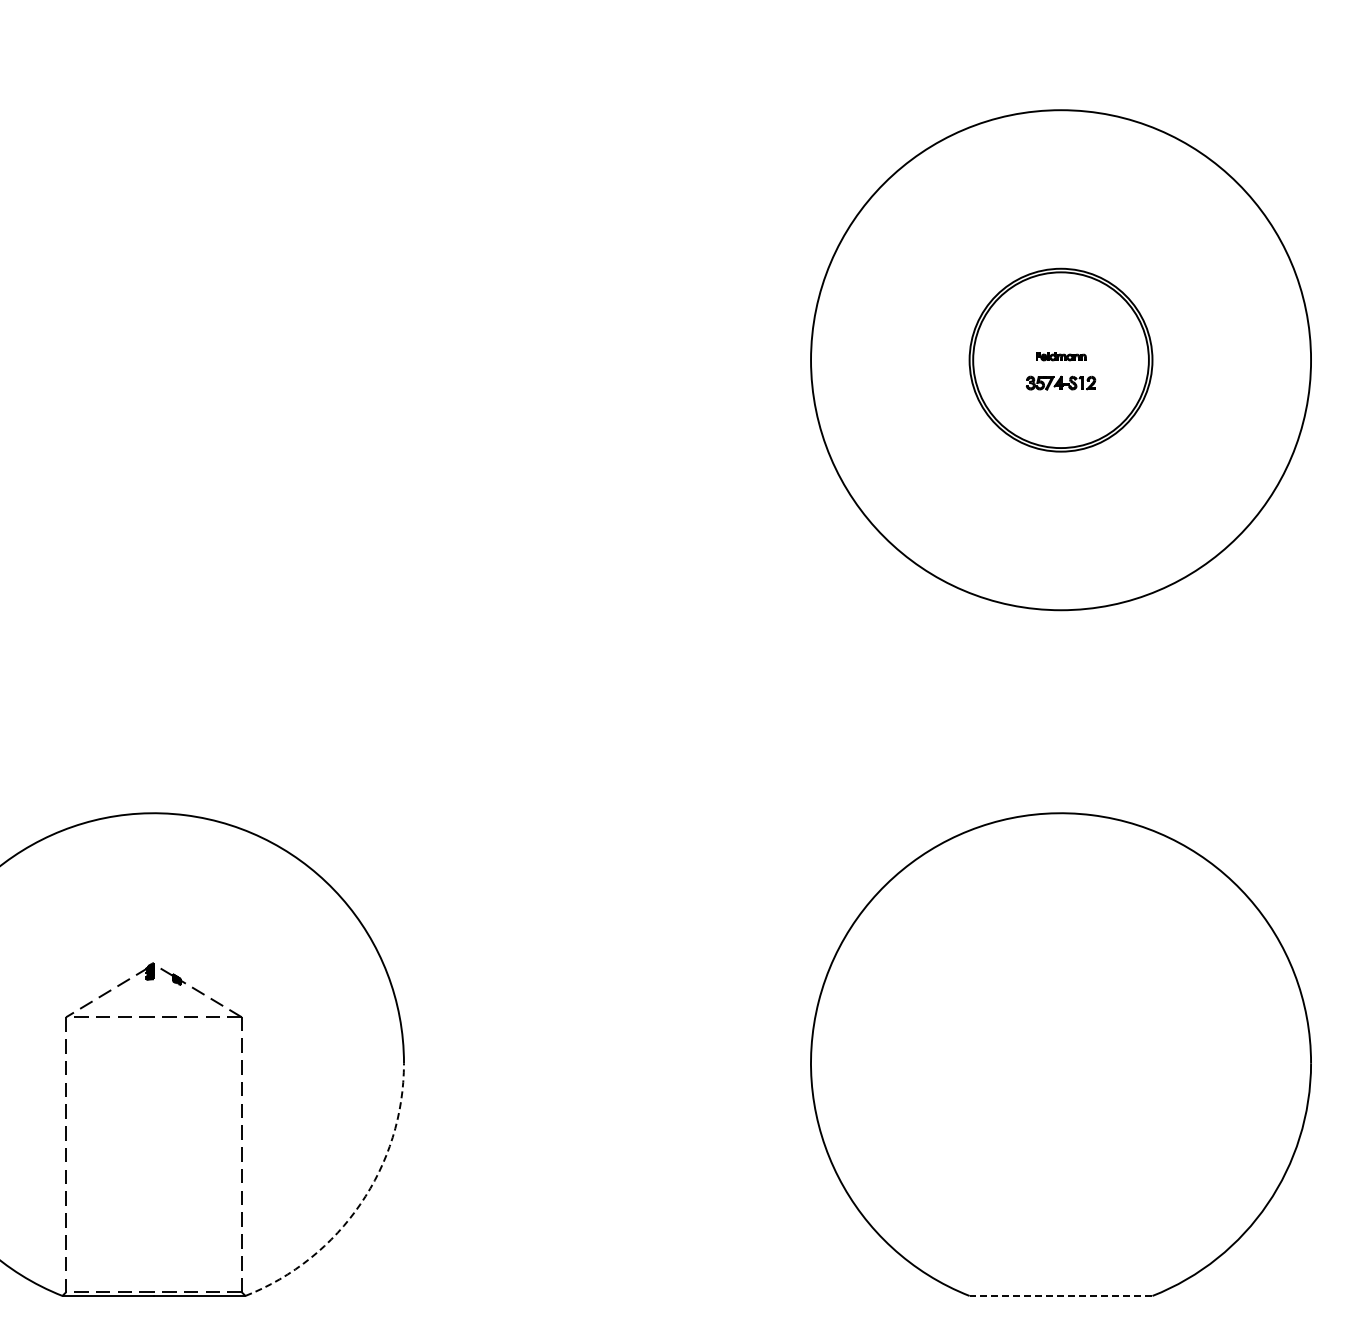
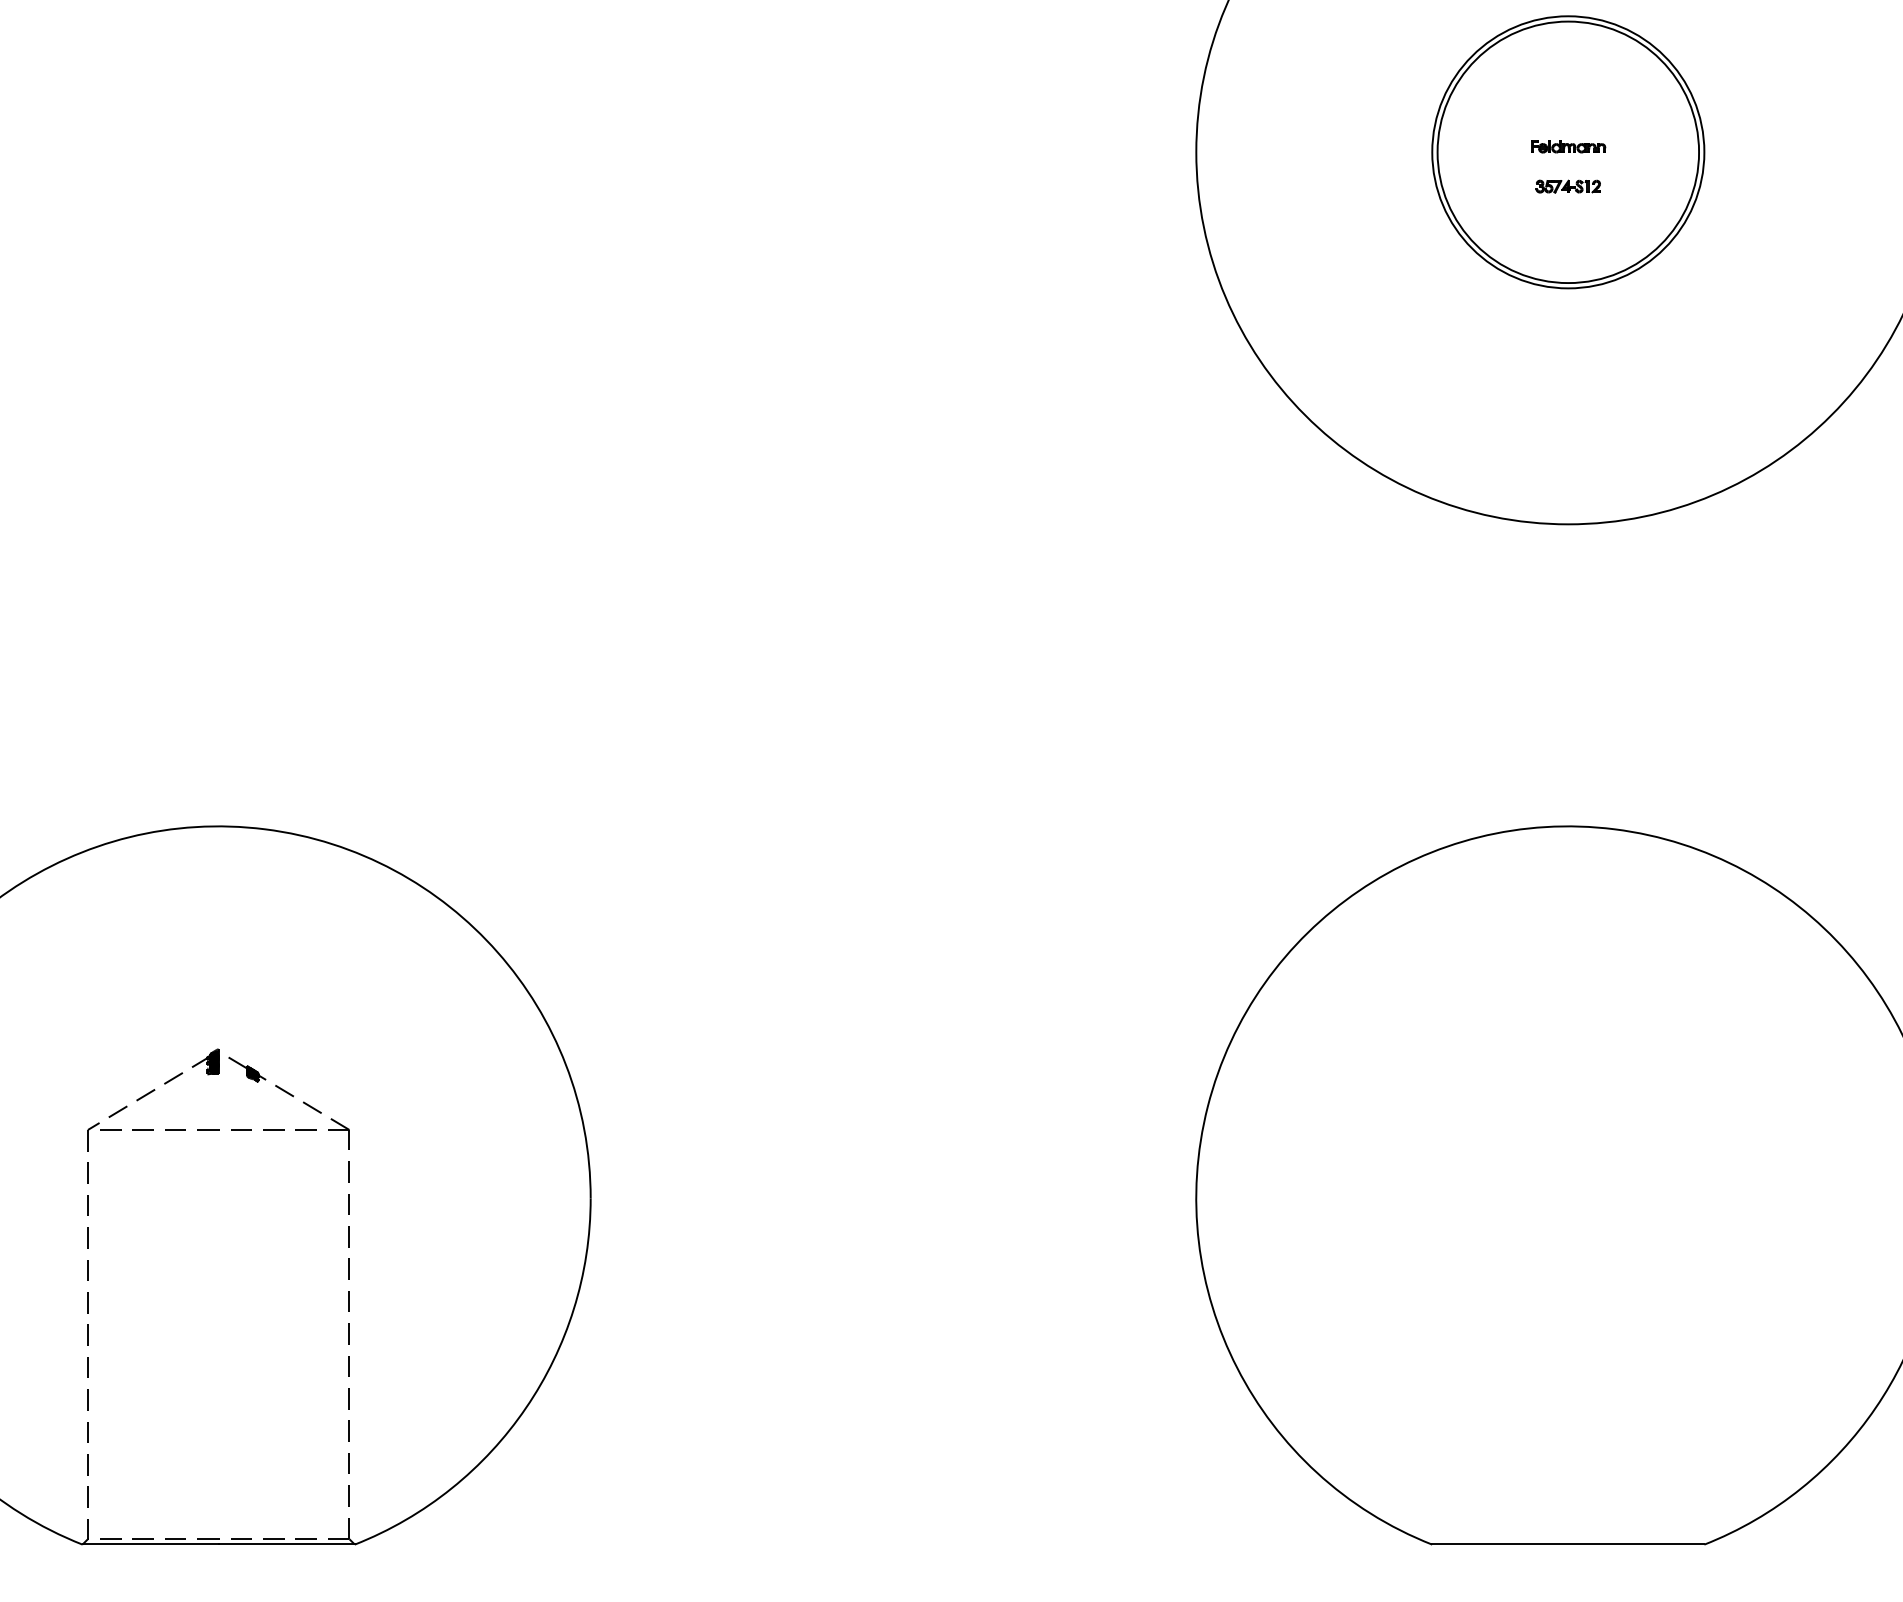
part: (1060, 383) -> (1567, 186), size x0.62
arc: (360, 1204) -> (525, 1408), dashed -> solid
line: (1060, 1295) -> (1567, 1543), dashed -> solid

